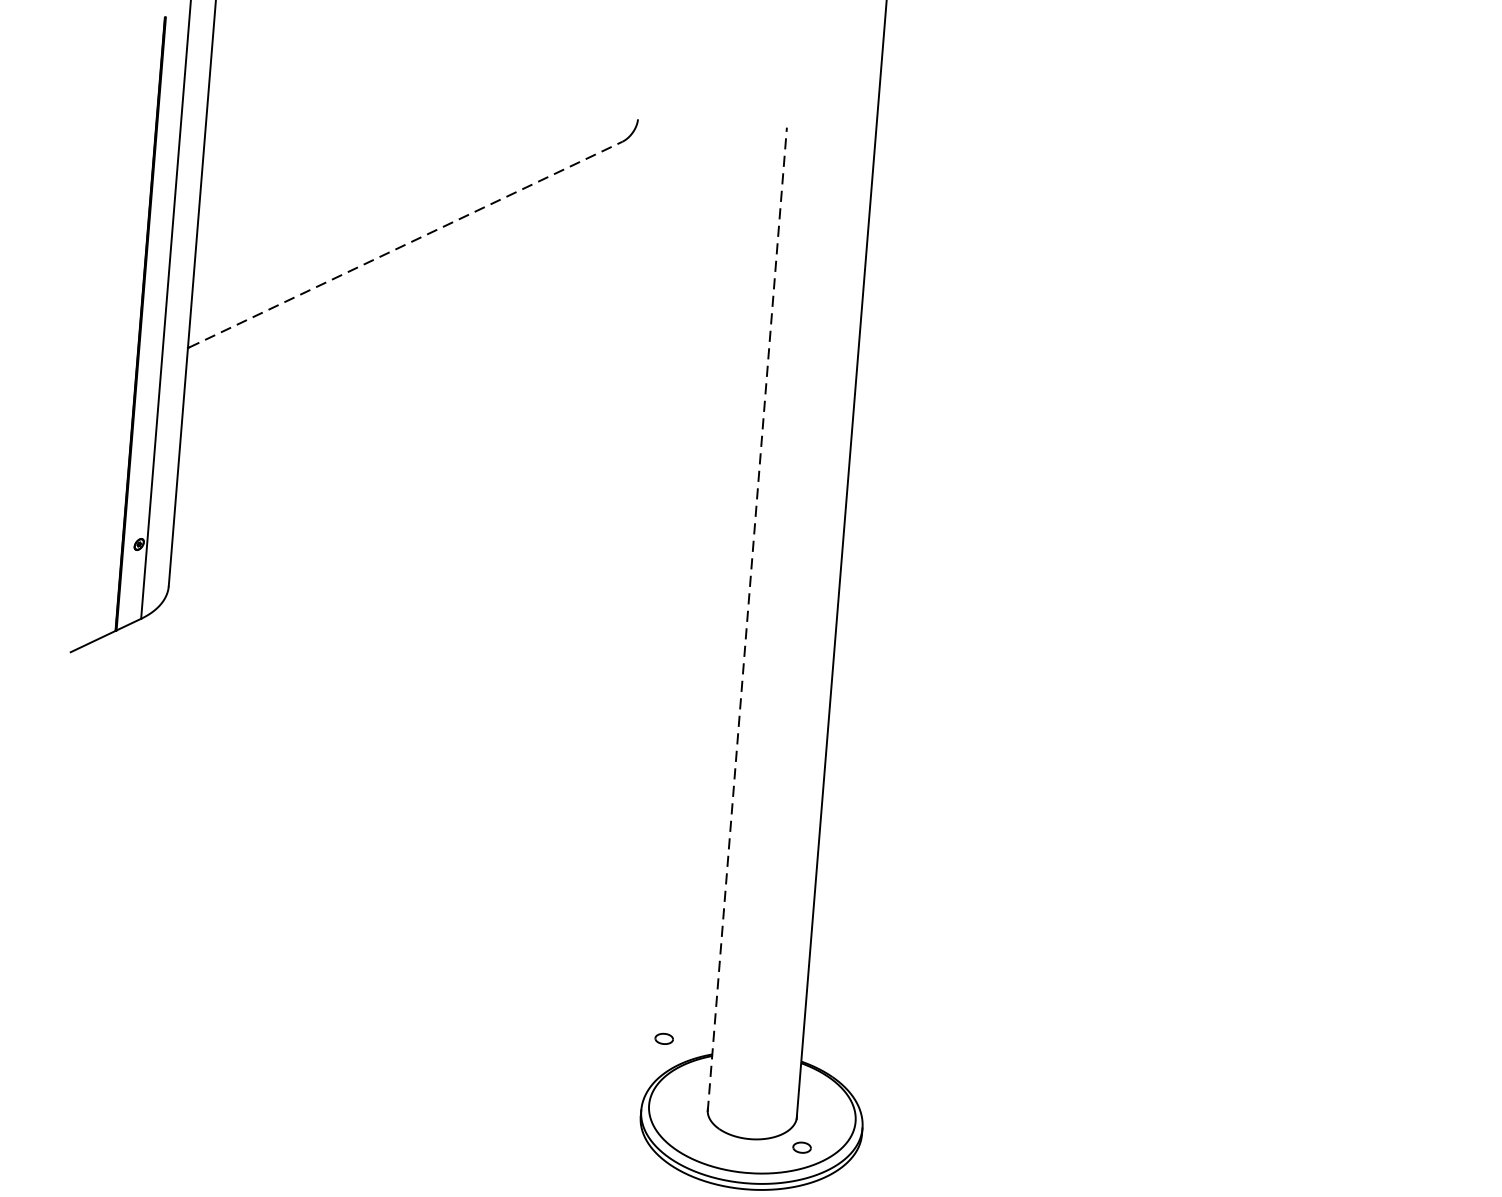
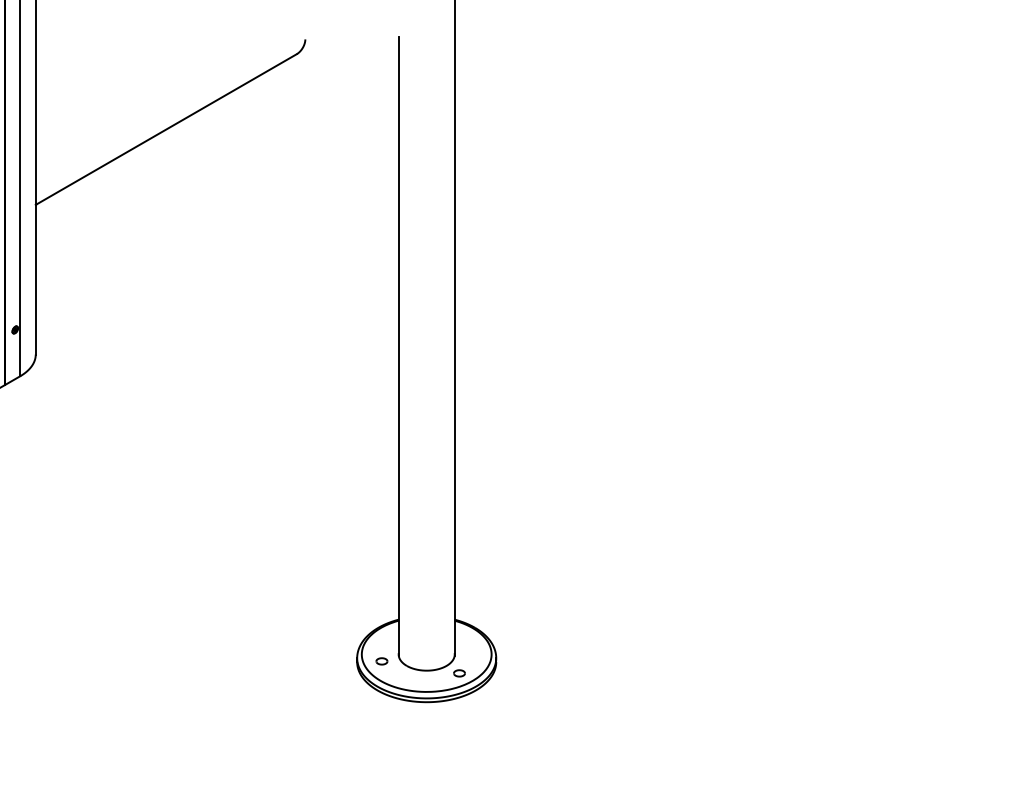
line: (407, 244) -> (167, 129), dashed -> solid
line: (747, 618) -> (398, 345), dashed -> solid
part: (663, 1039) -> (381, 661), moved

